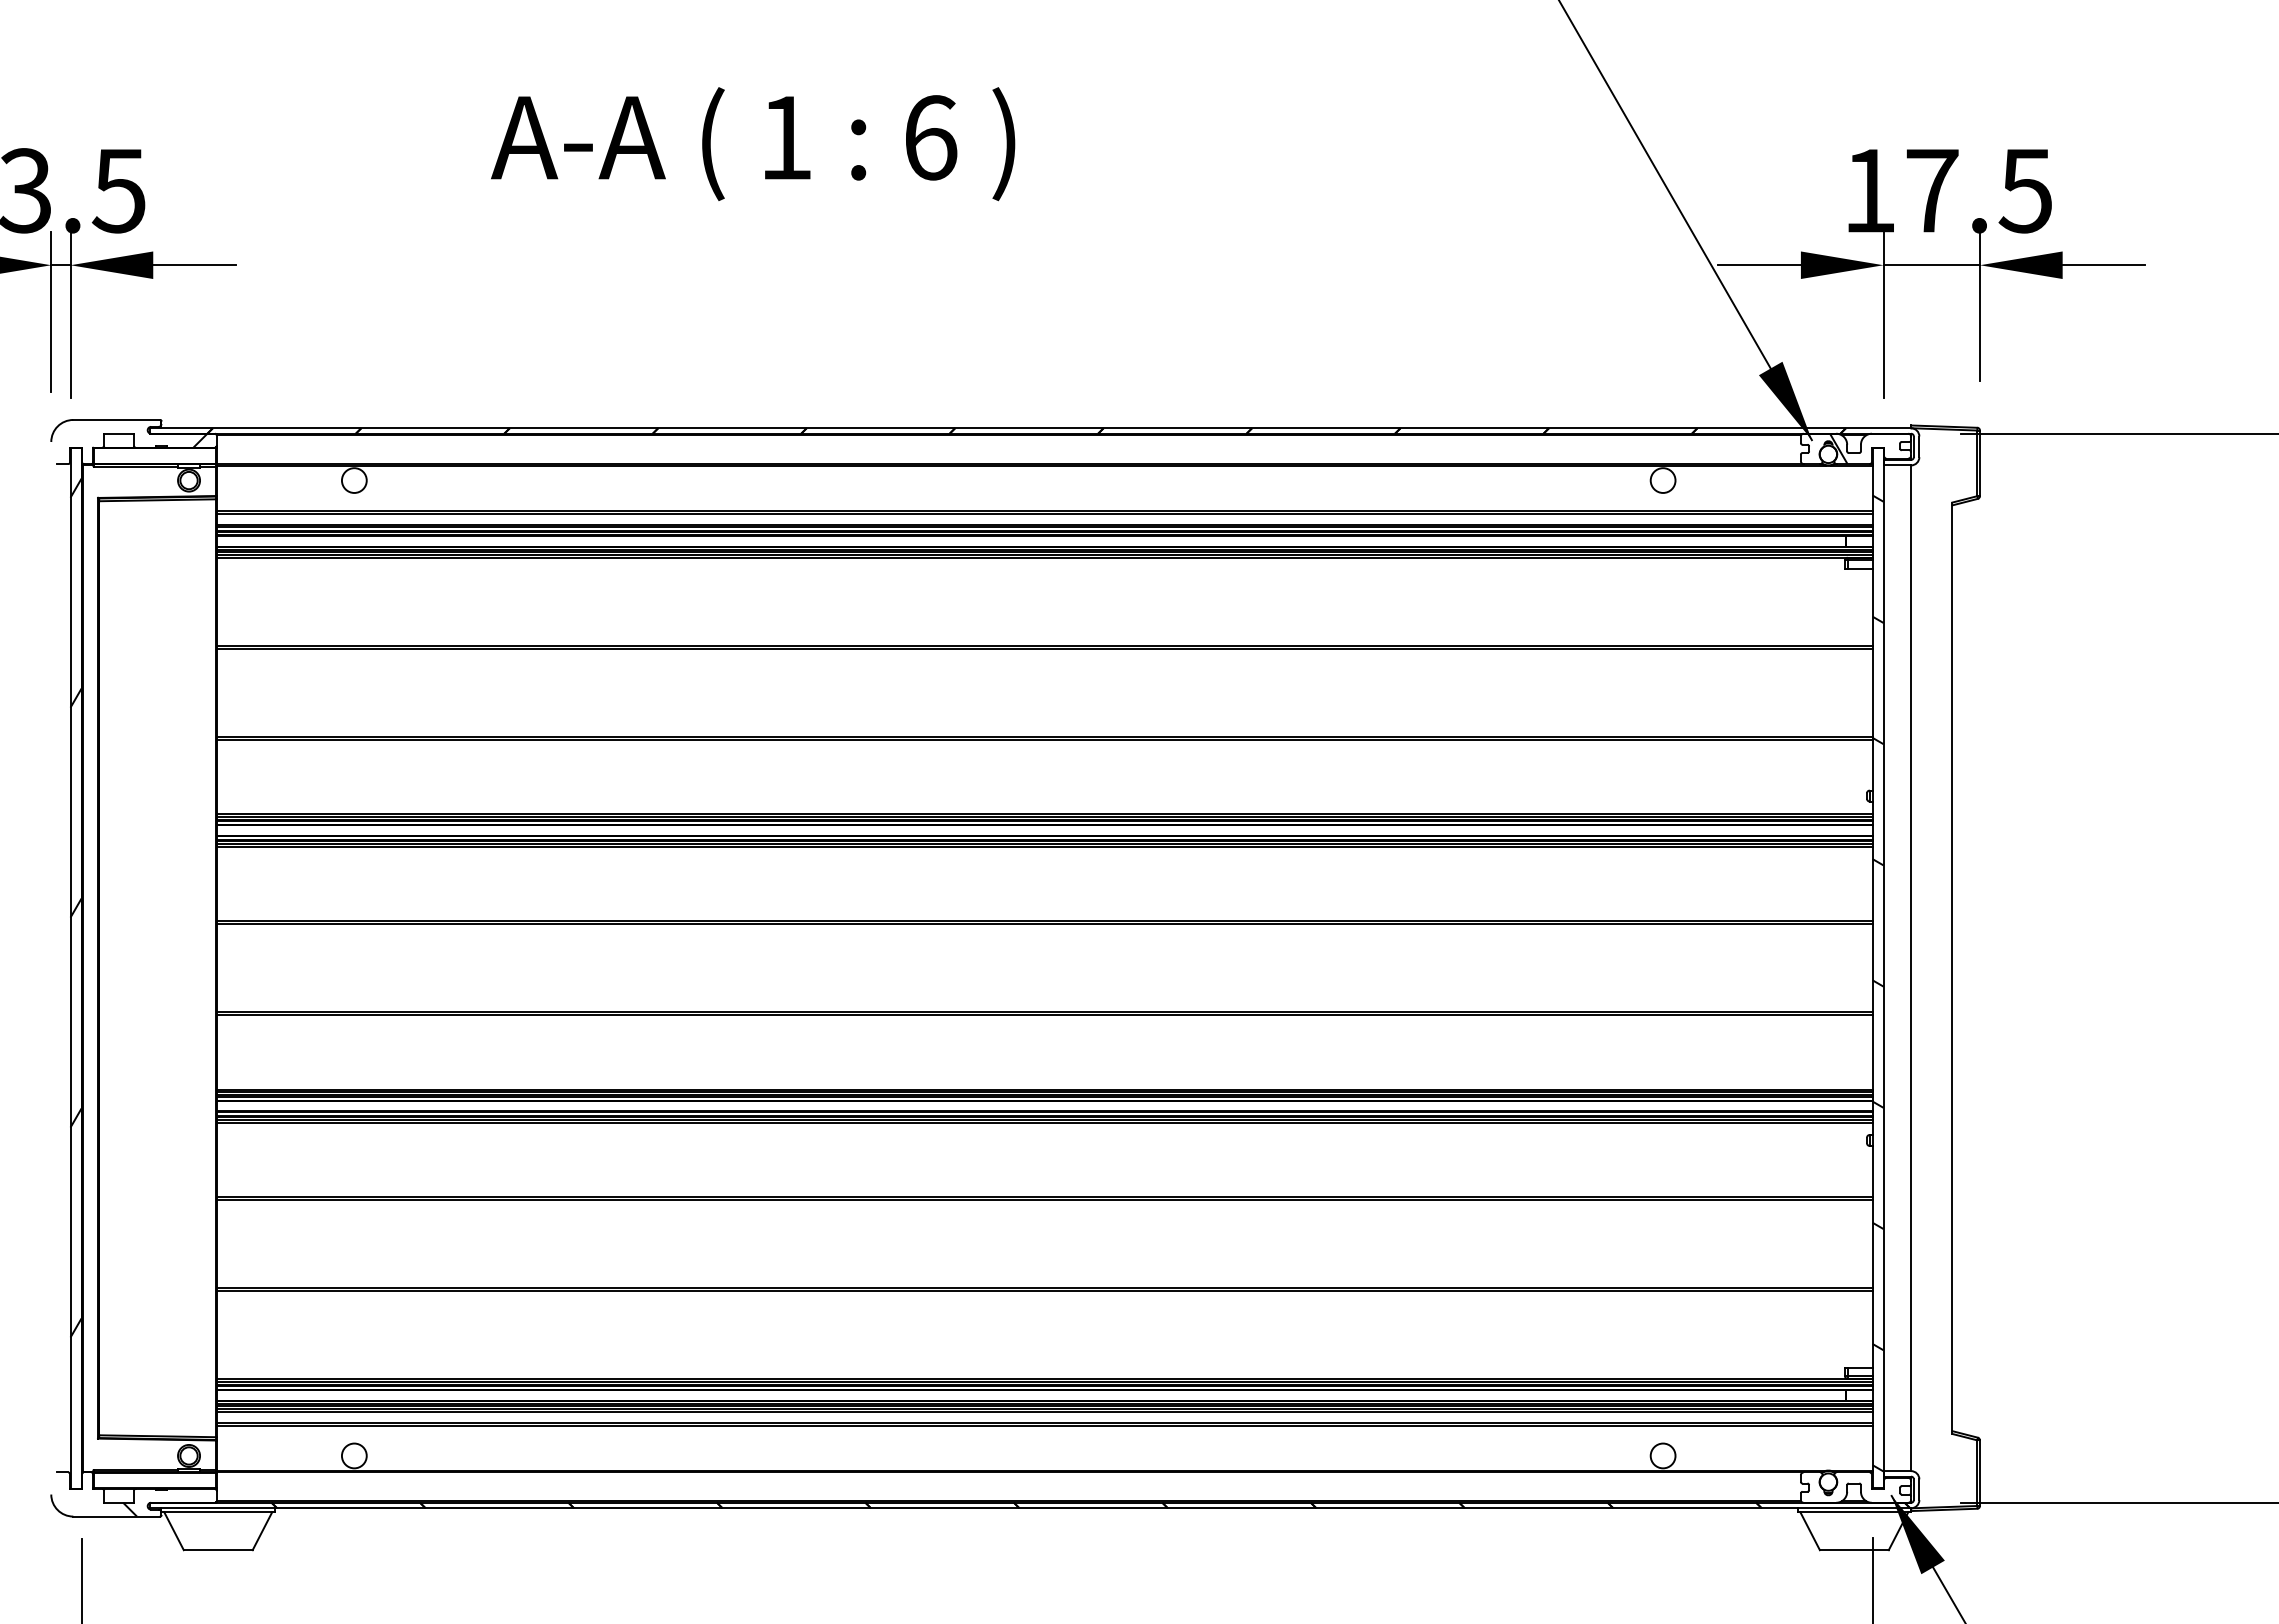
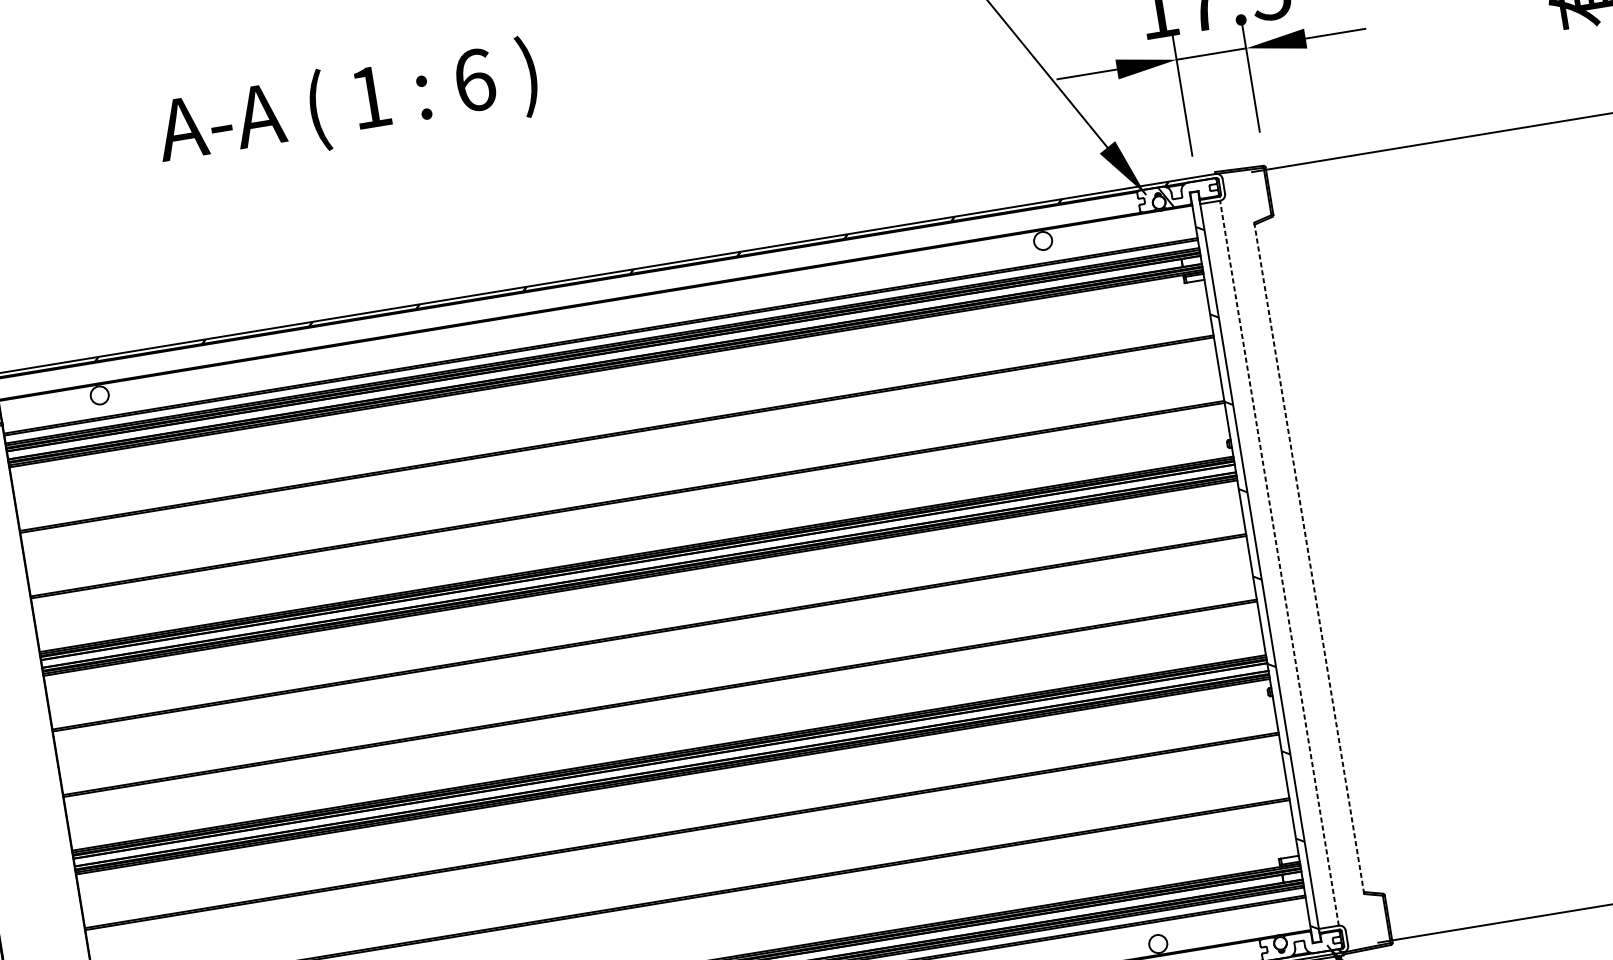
line: (1911, 968) -> (1279, 563), solid -> dashed
line: (1952, 968) -> (1309, 558), solid -> dashed

